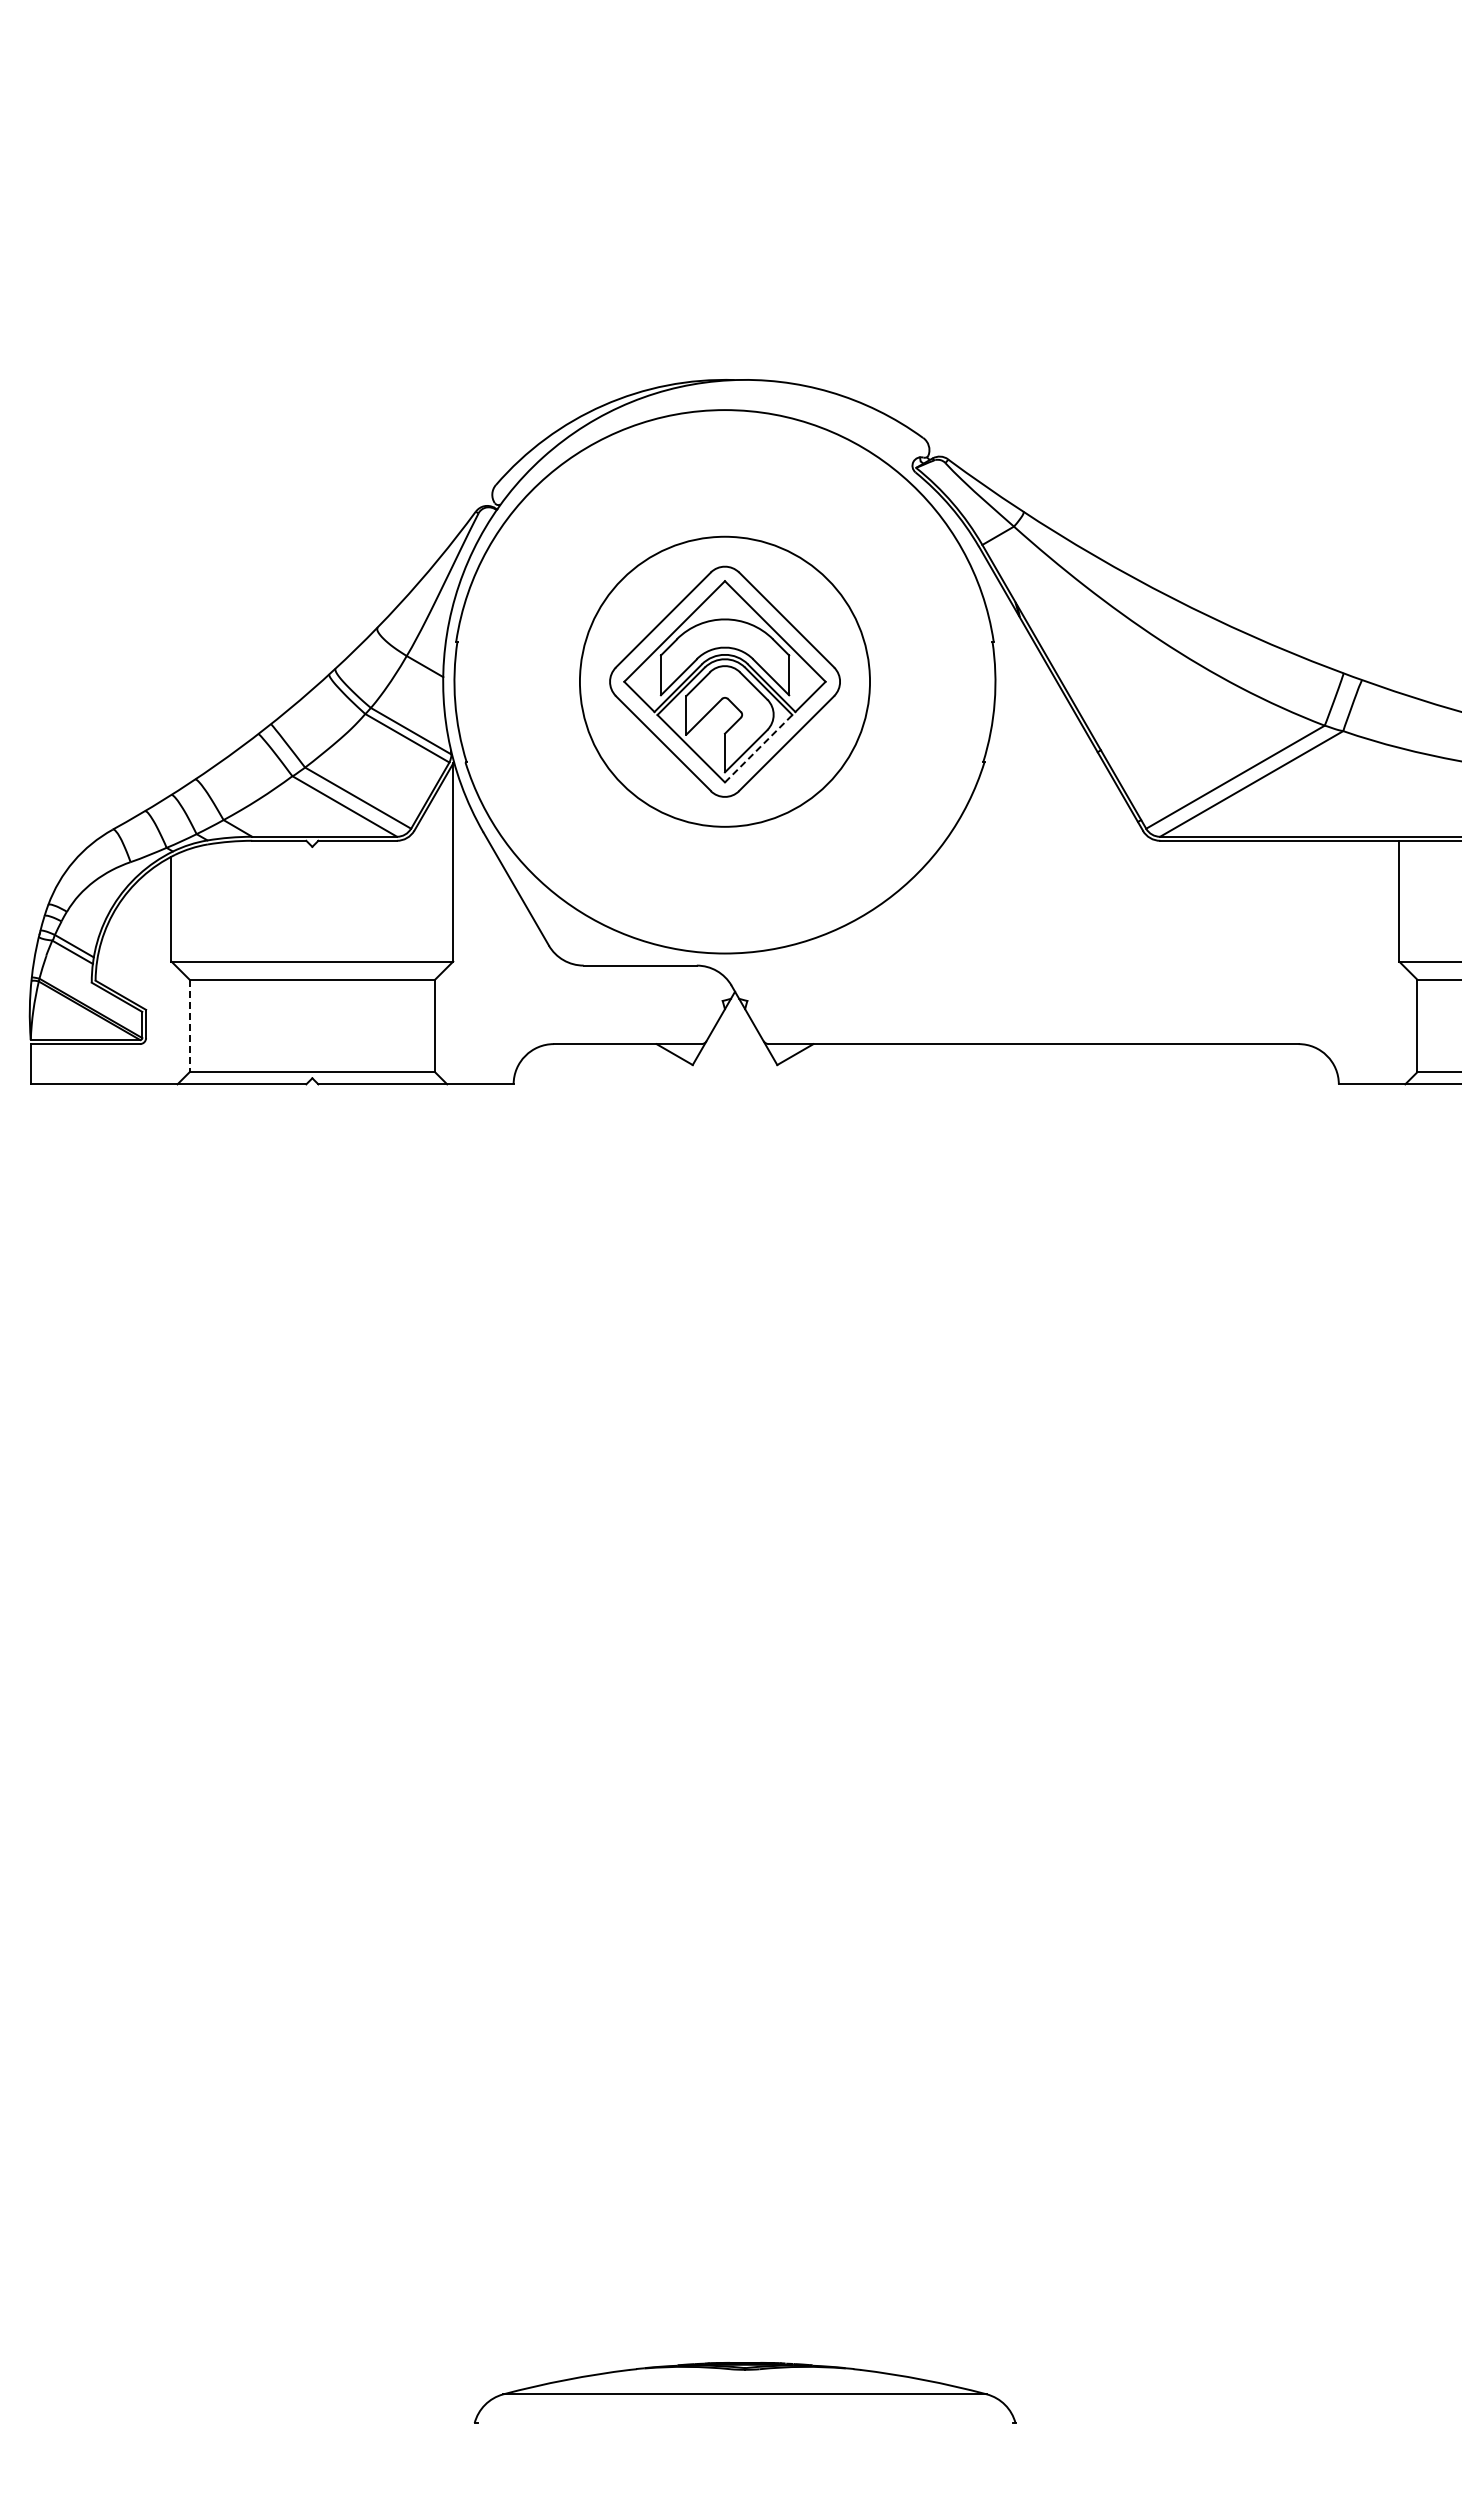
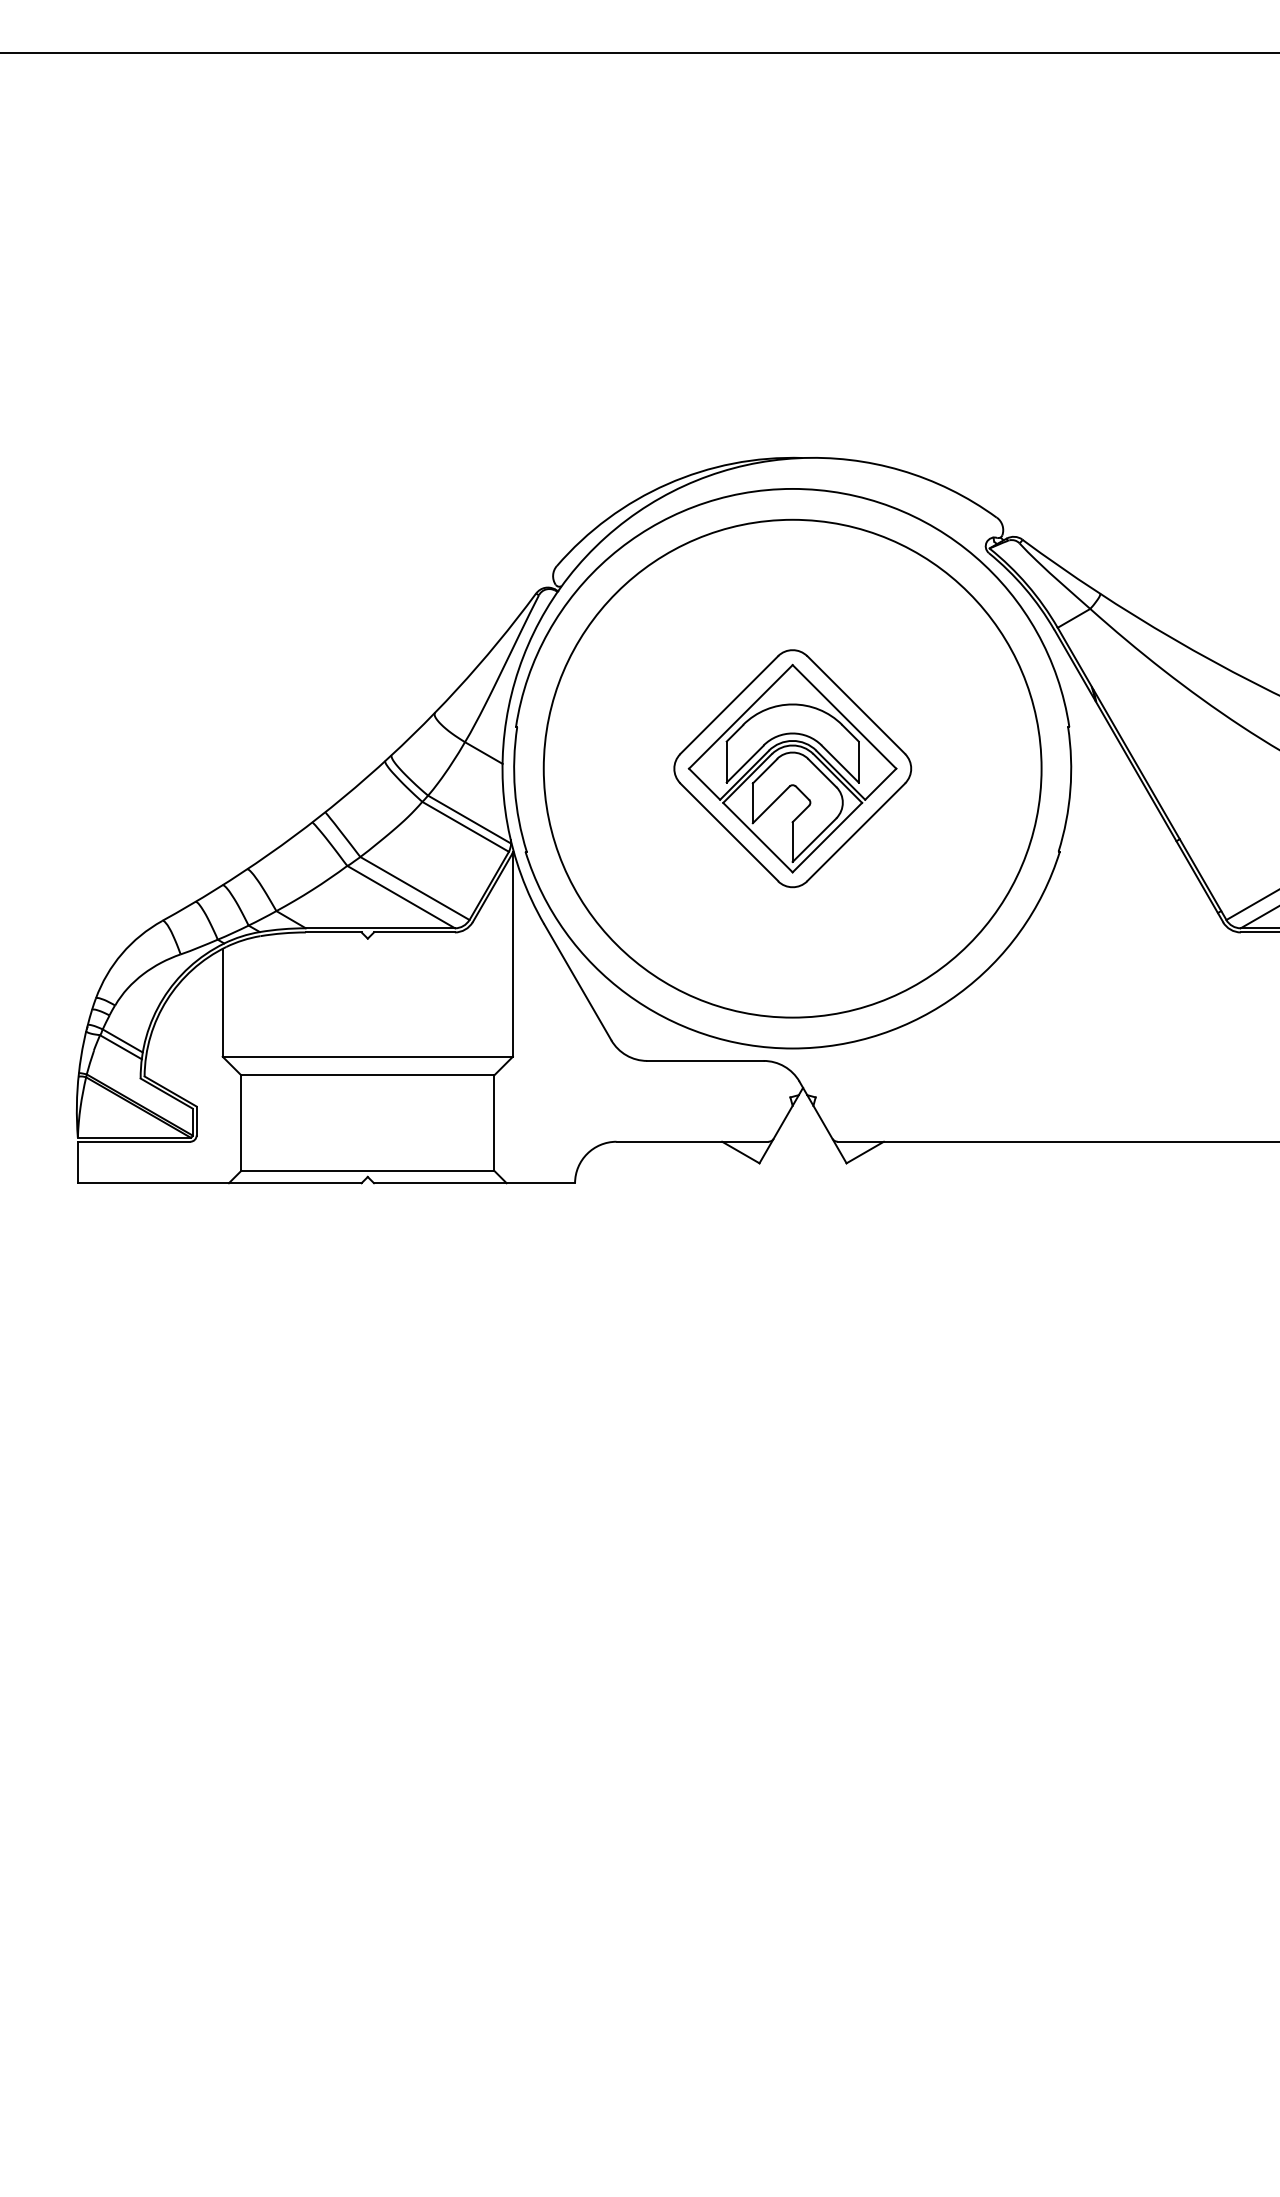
circle: (724, 681) -> (792, 768), size x1.67
line: (758, 748) -> (827, 837), dashed -> solid
line: (189, 1026) -> (241, 1123), dashed -> solid

